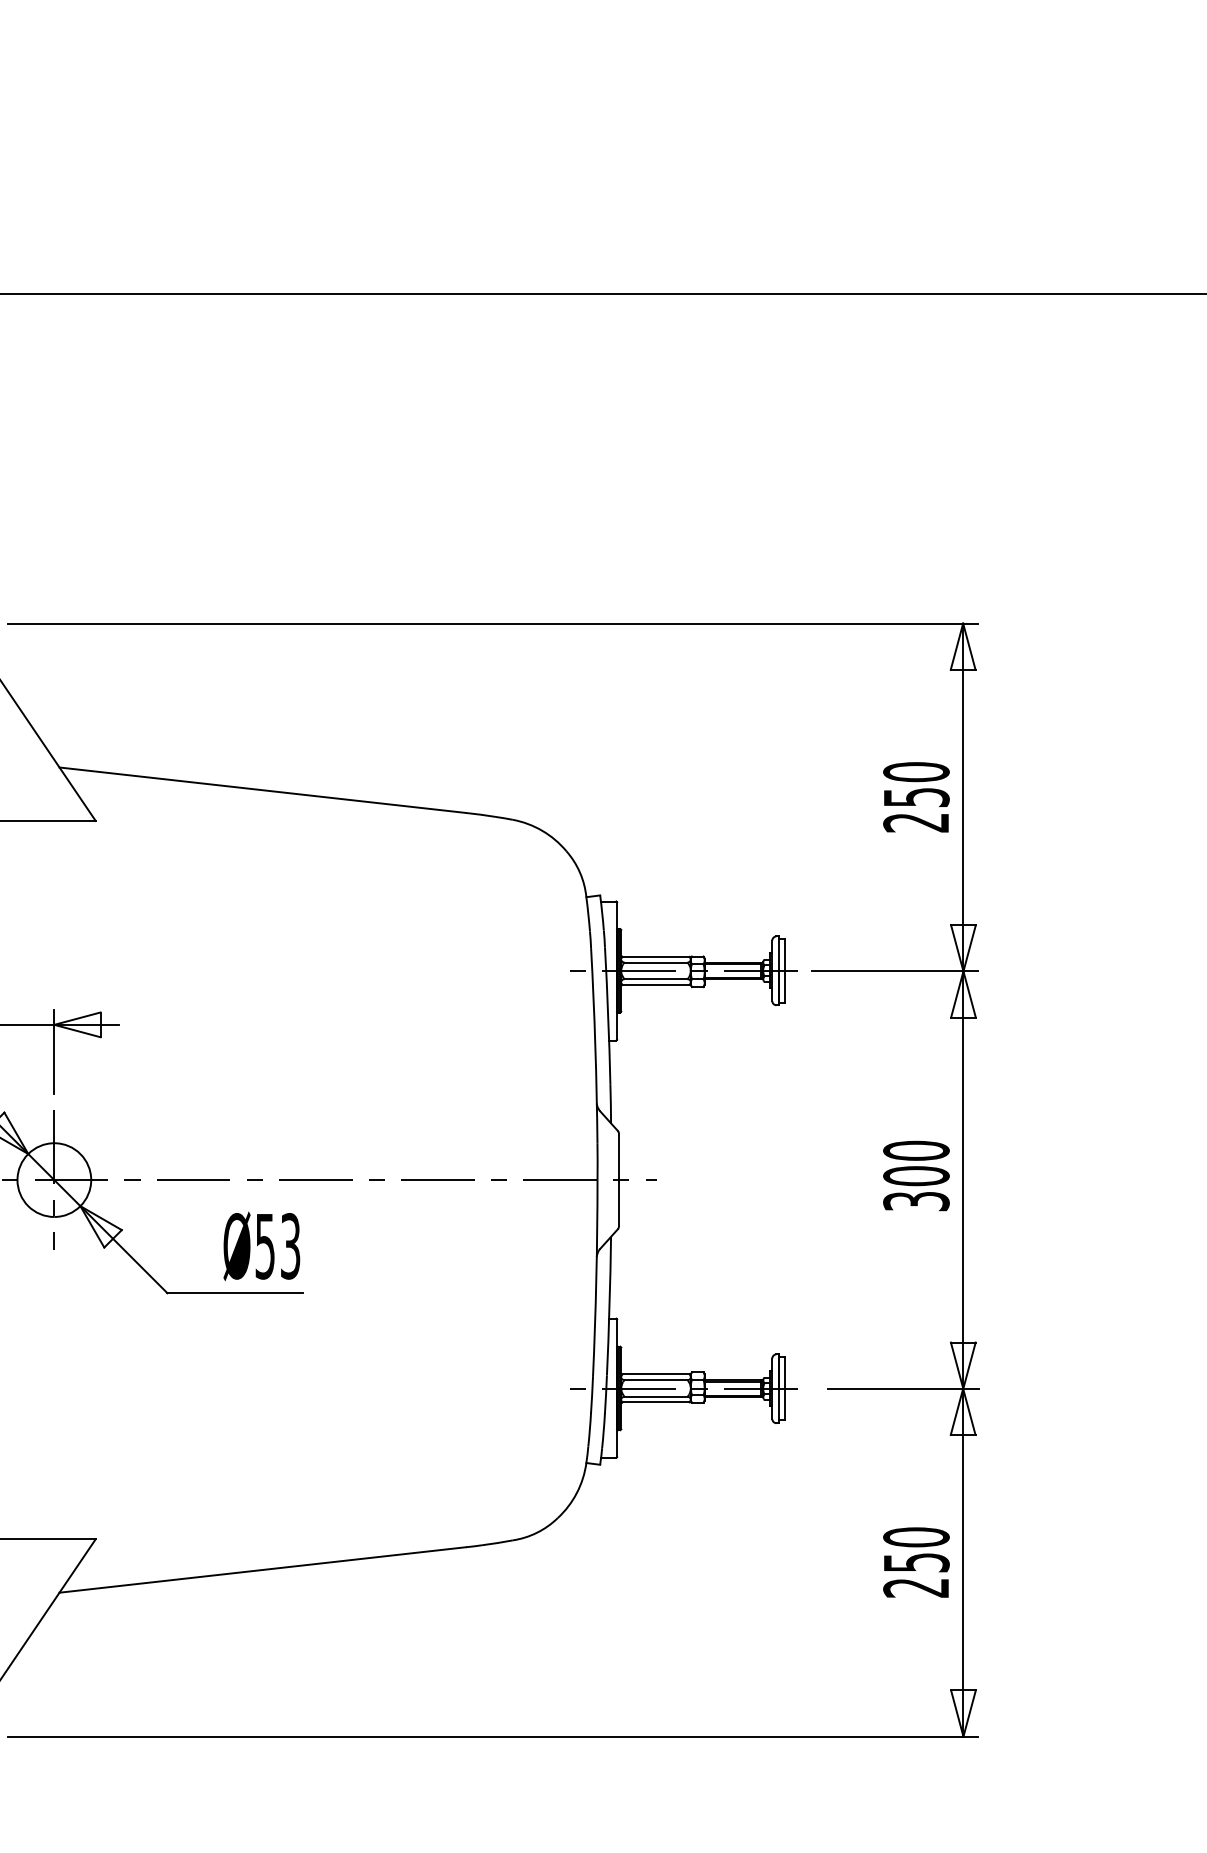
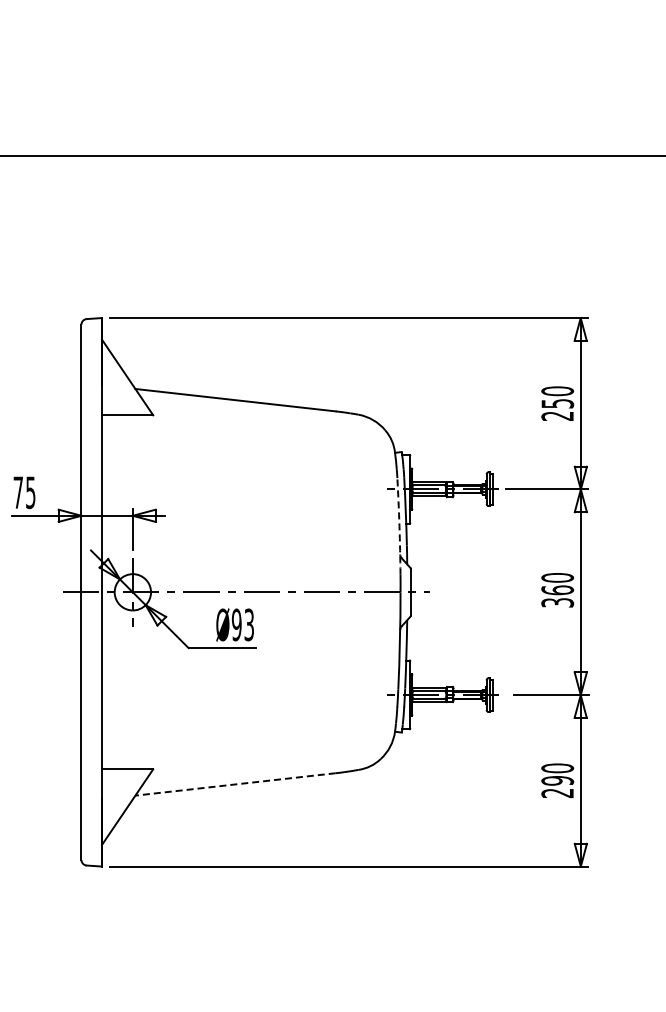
arc: (595, 1046) -> (399, 526), solid -> dashed
text: (916, 1176) -> (557, 590), 300 -> 360
text: (264, 1245) -> (236, 624), Ø53 -> Ø93
text: (916, 1561) -> (557, 780), 250 -> 290
line: (262, 1570) -> (235, 784), solid -> dashed

